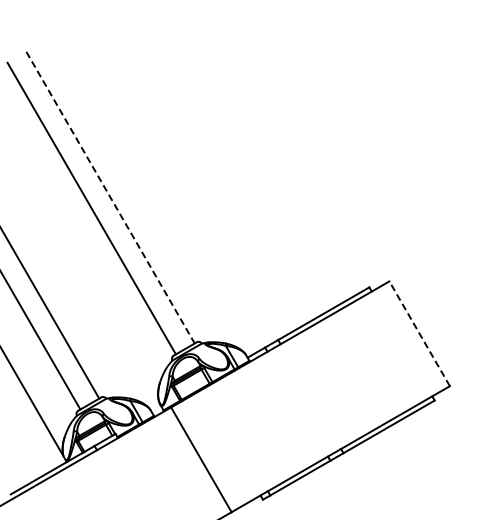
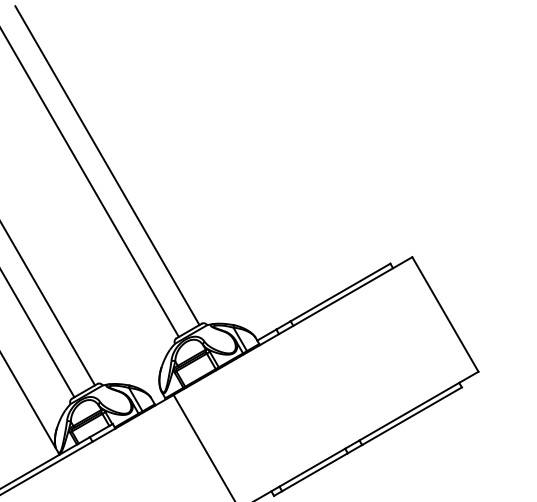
line: (110, 198) -> (107, 166), dashed -> solid
line: (419, 333) -> (445, 314), dashed -> solid

